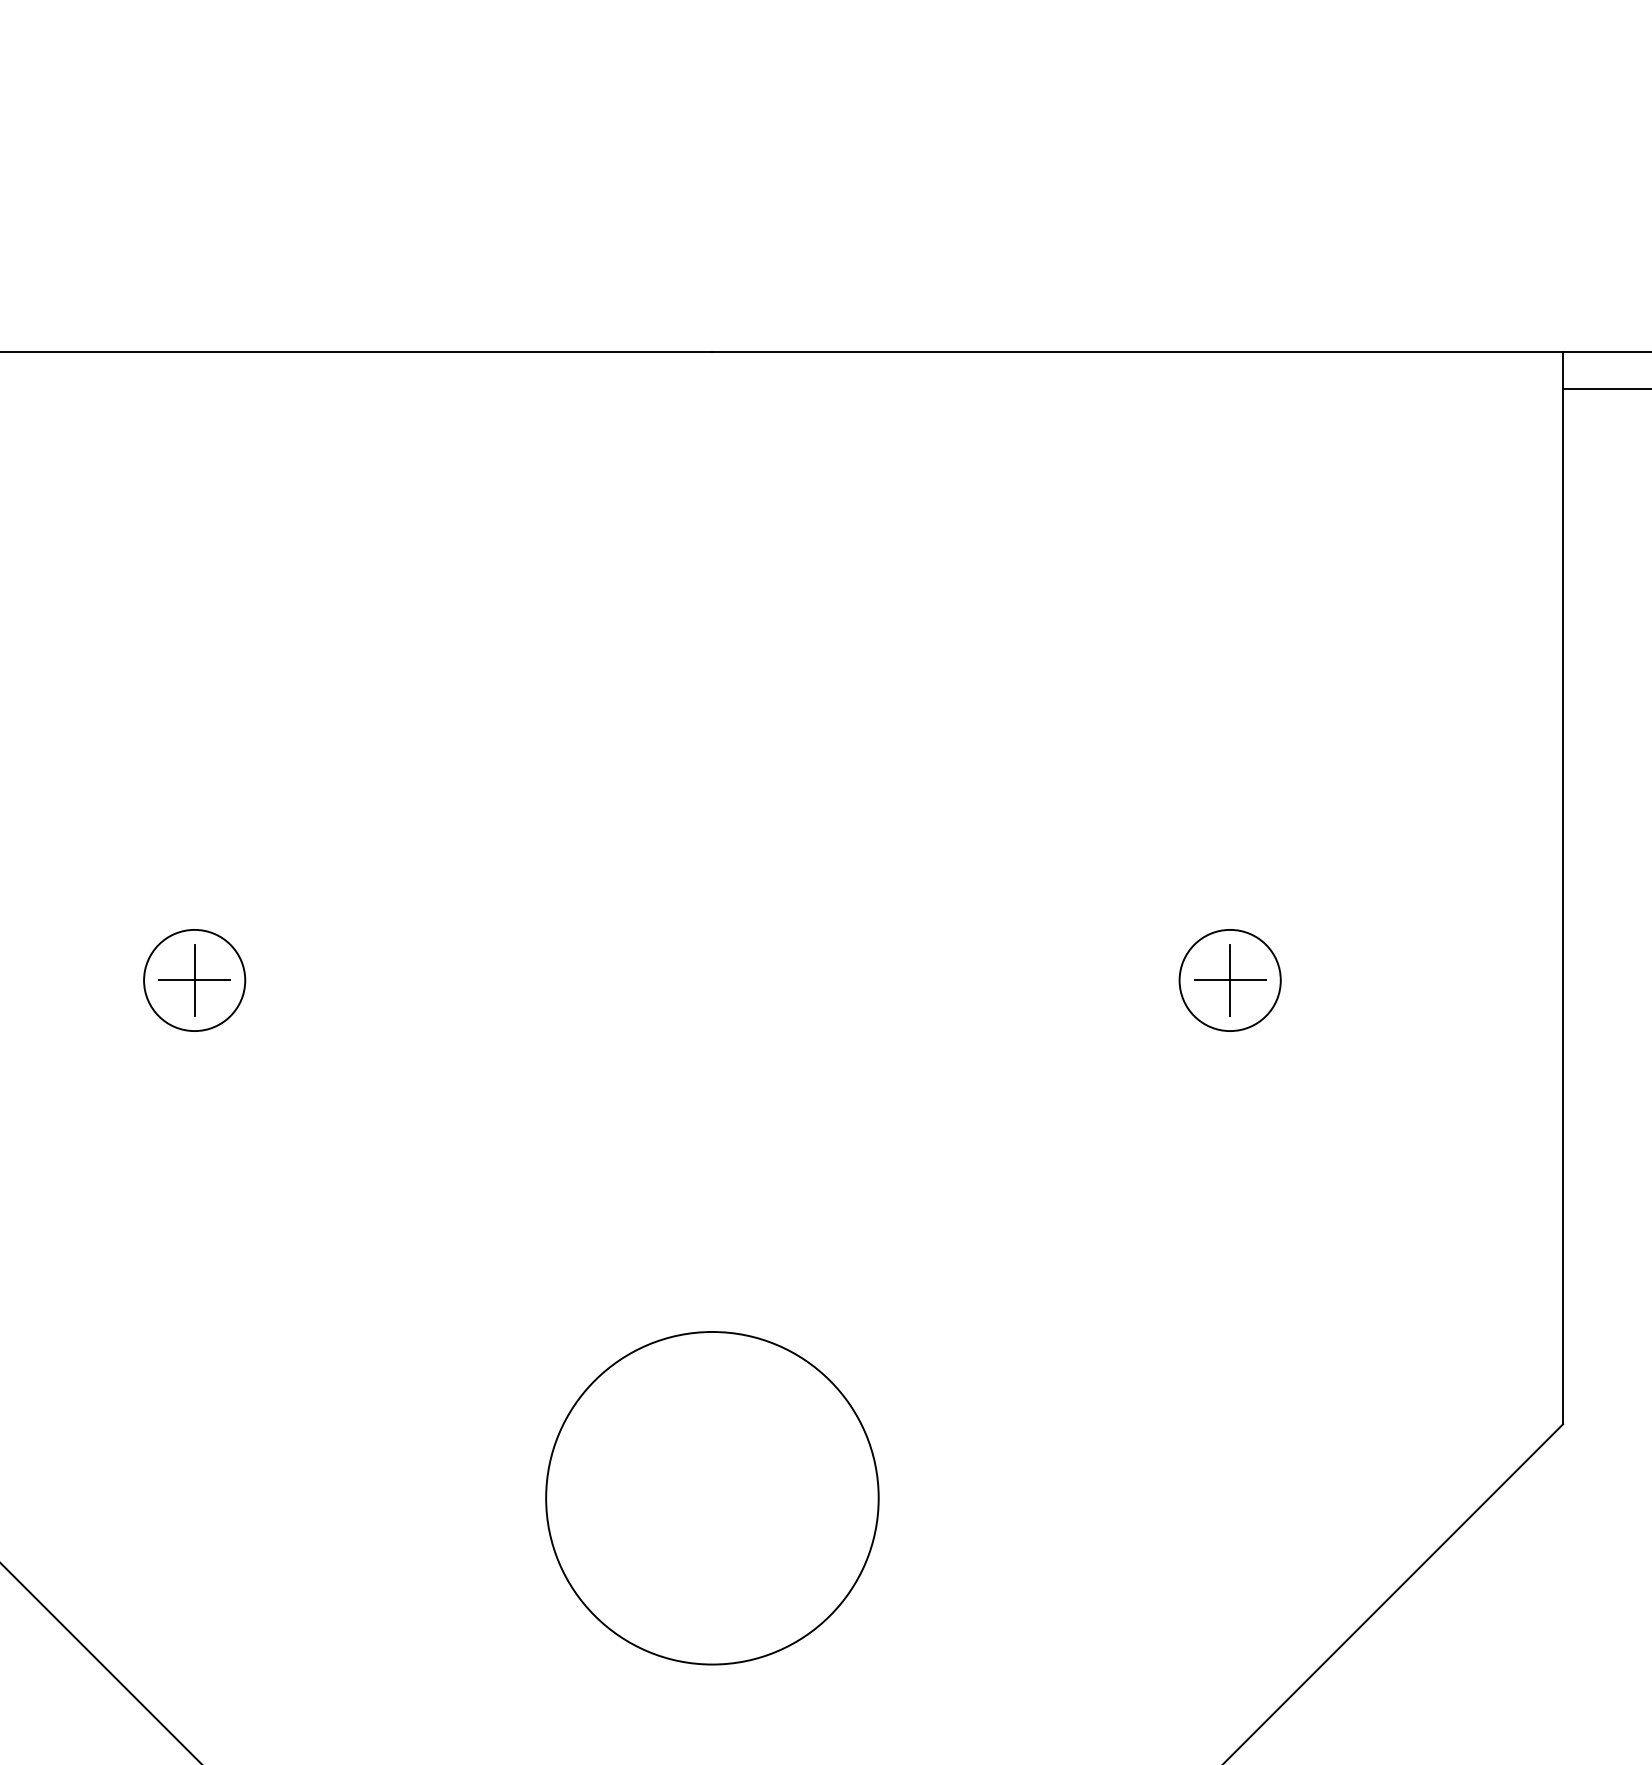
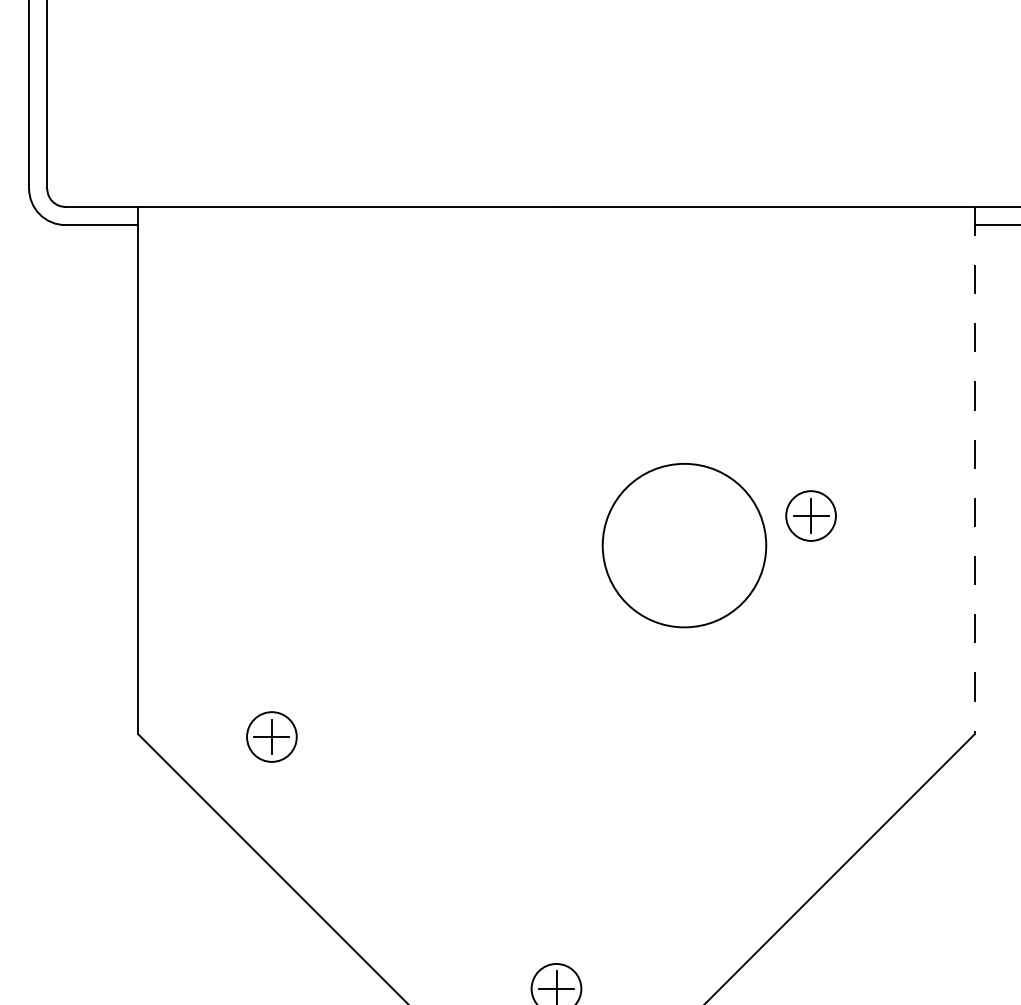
line: (1562, 887) -> (974, 470), solid -> dashed
part: (193, 979) -> (271, 736), moved
circle: (712, 1498) -> (684, 545), moved

